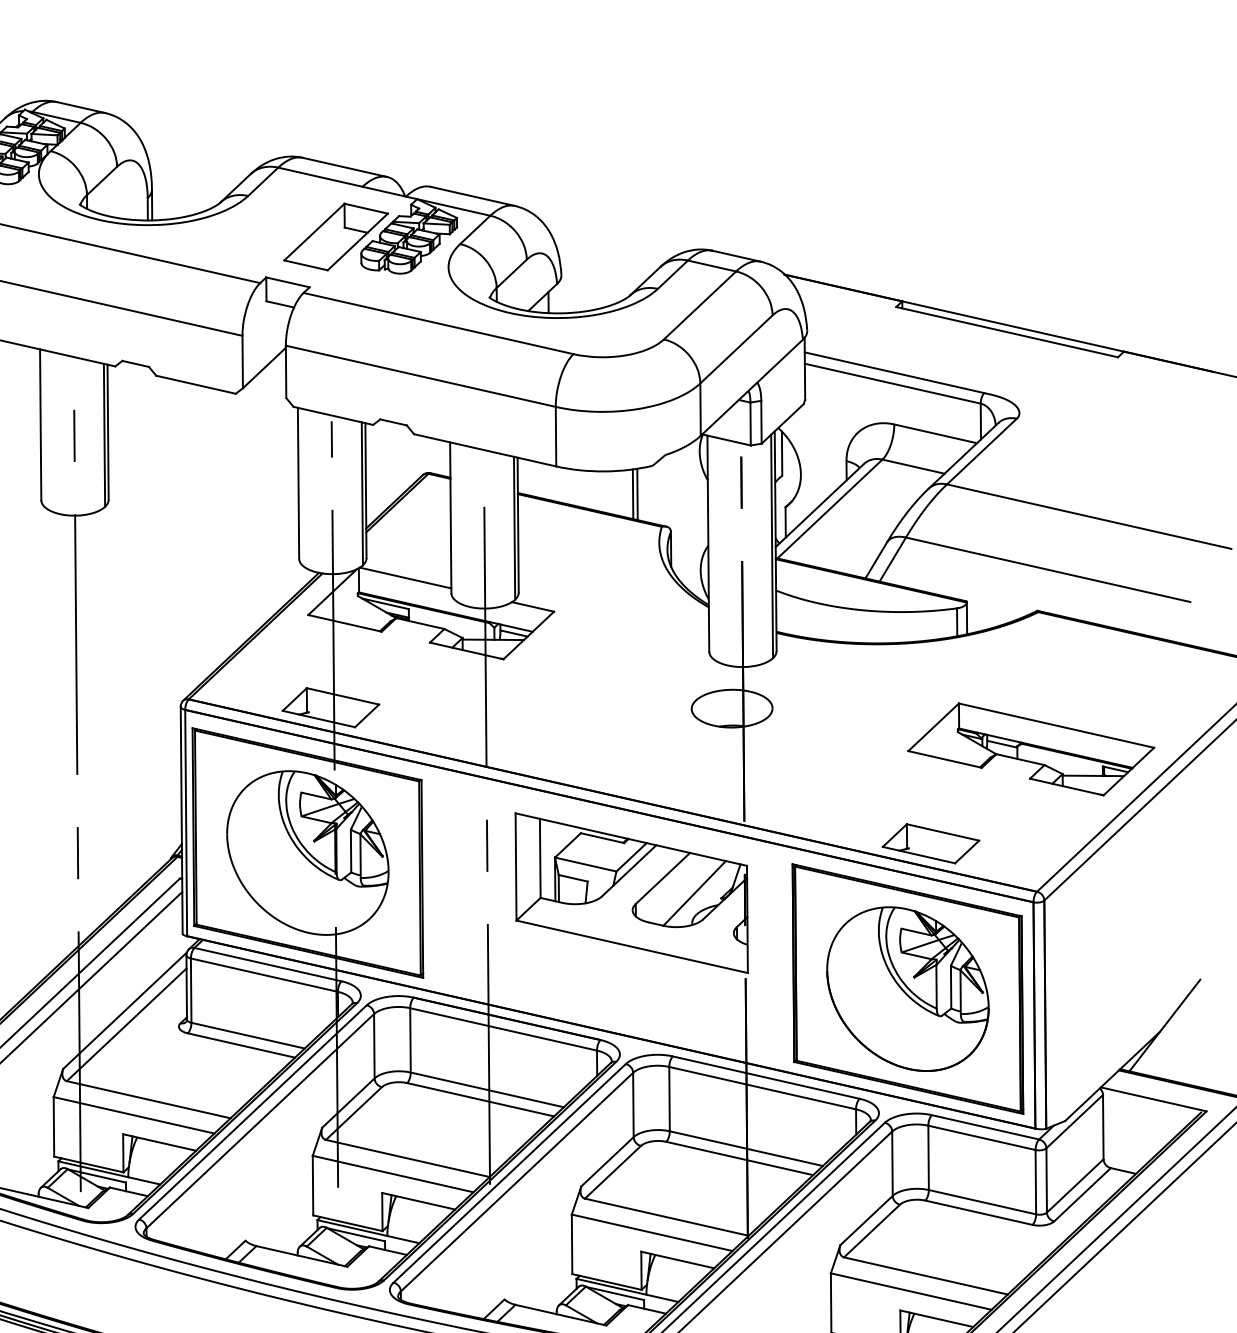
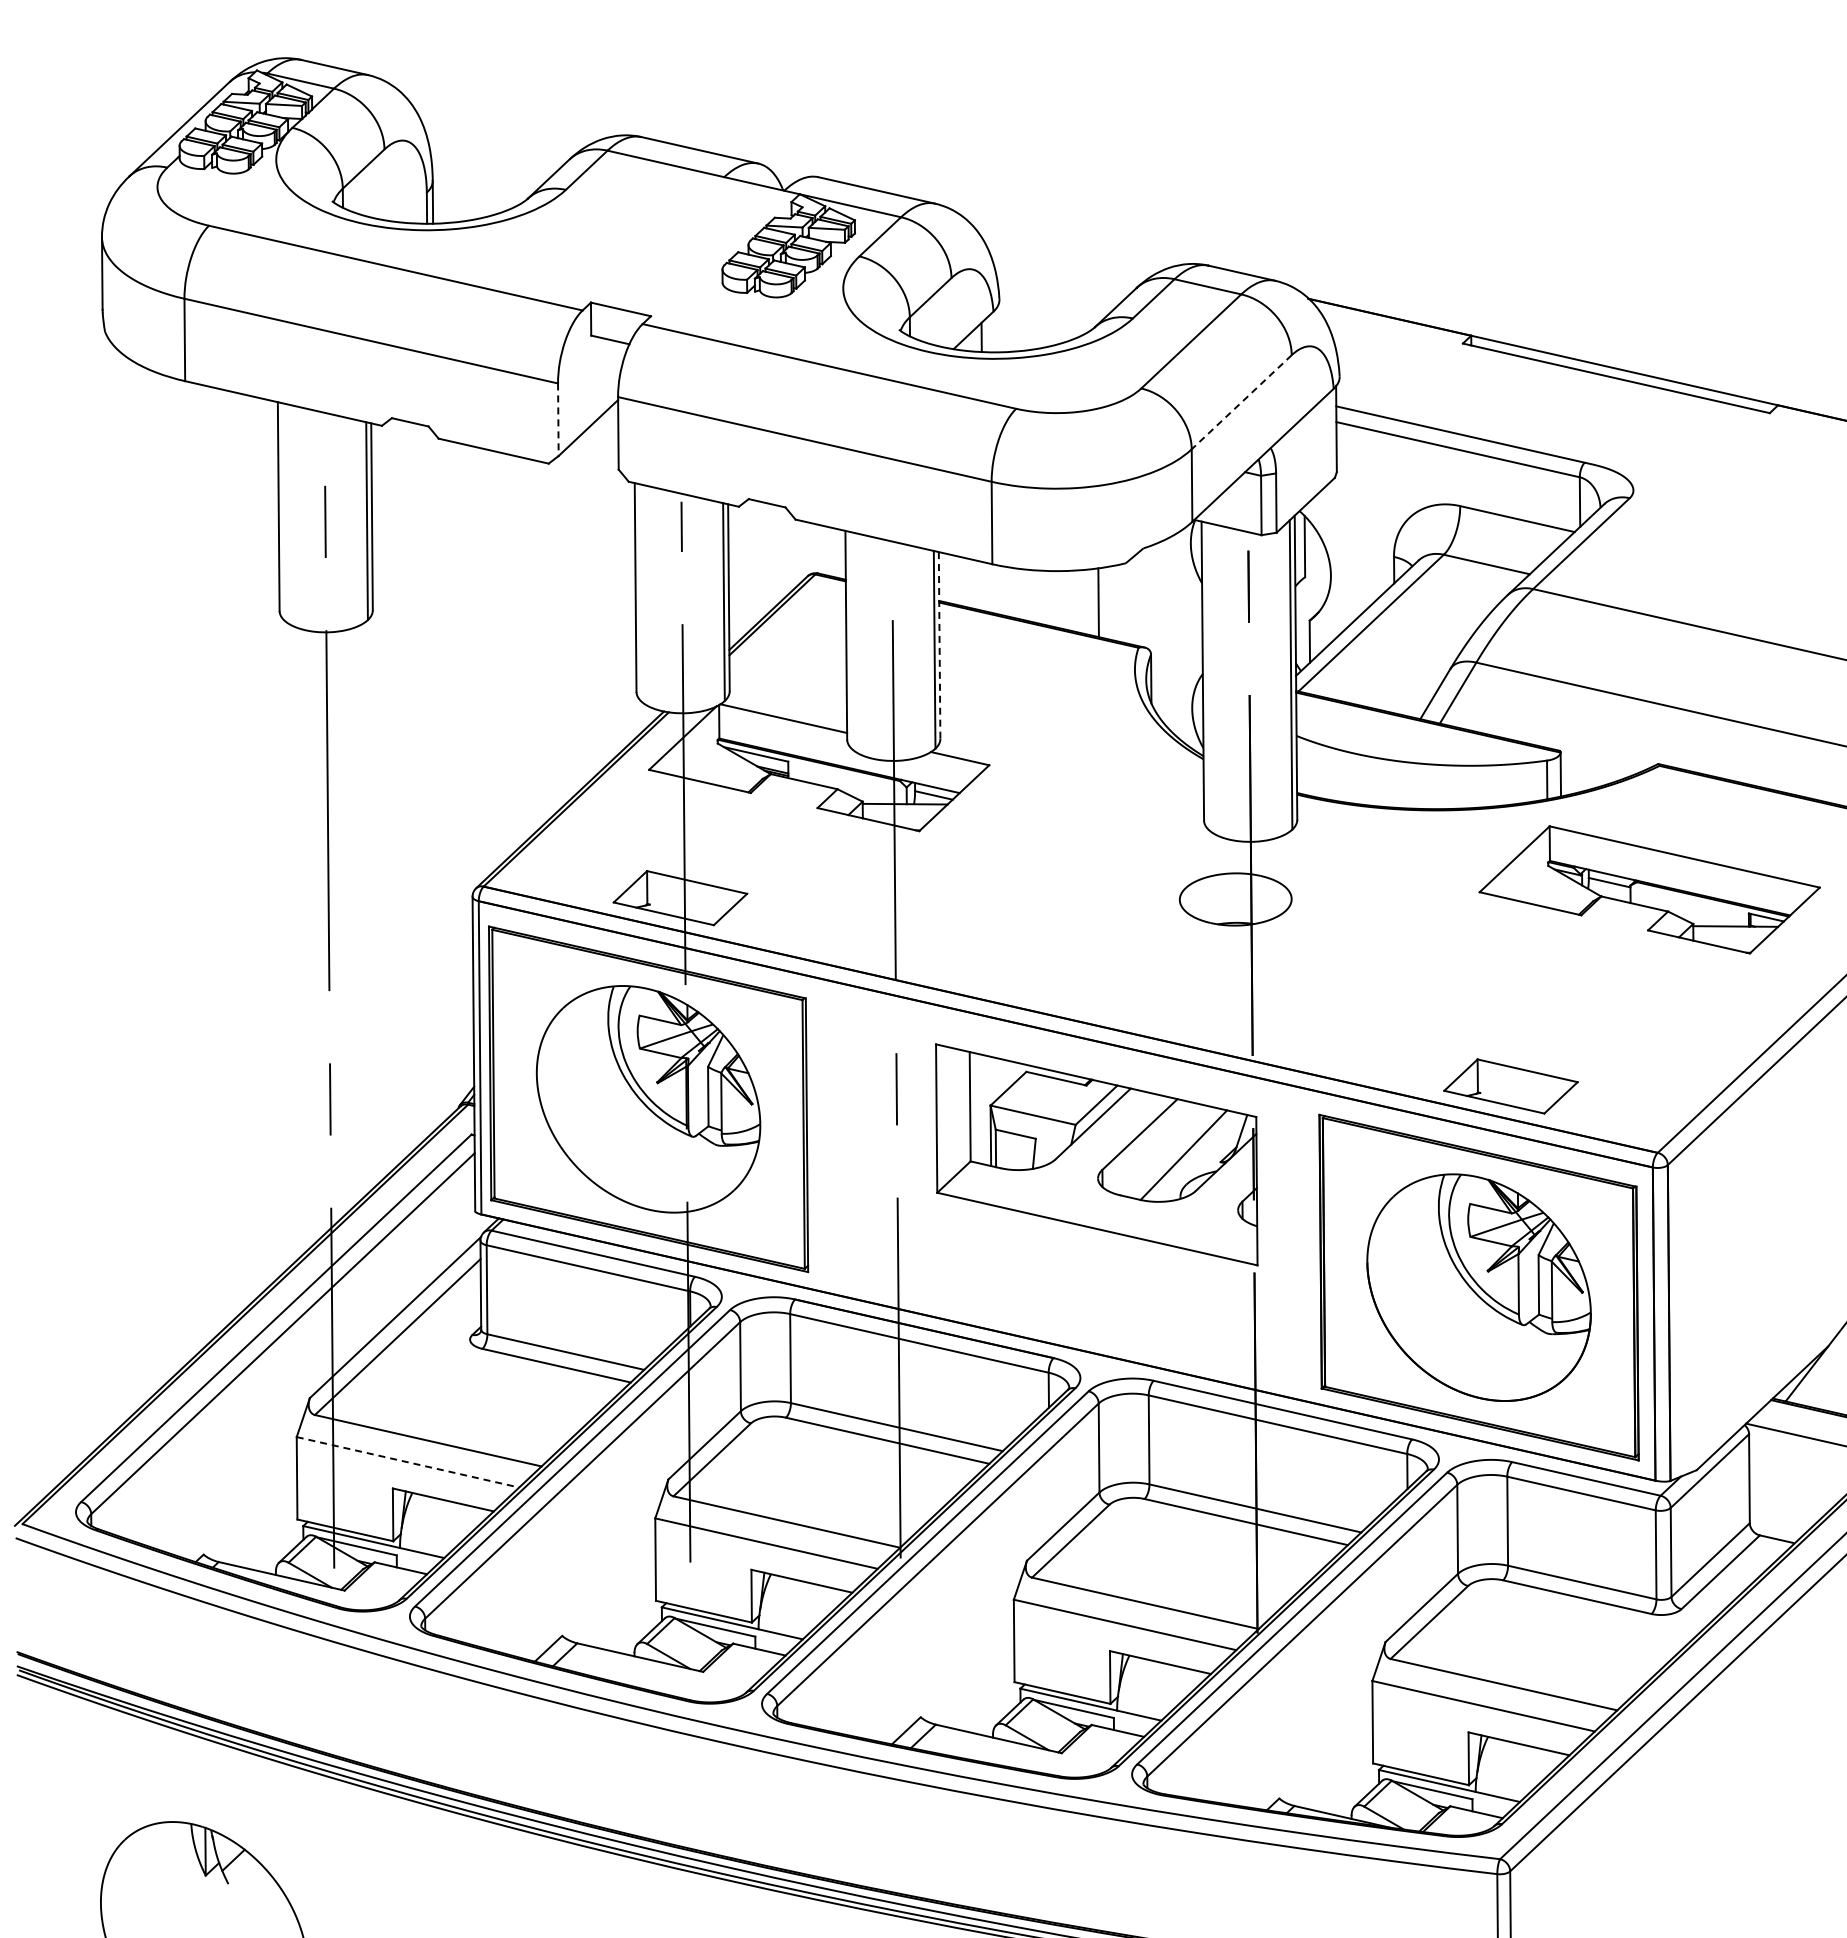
part: (336, 236) -> (687, 246), removed
line: (736, 349) -> (1241, 402), solid -> dashed
line: (242, 362) -> (558, 420), solid -> dashed
line: (637, 494) -> (1104, 602), removed
line: (518, 525) -> (939, 645), solid -> dashed
part: (1031, 749) -> (1649, 889), moved
line: (134, 1115) -> (408, 1462), solid -> dashed

